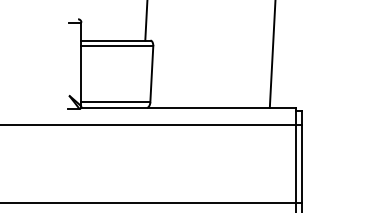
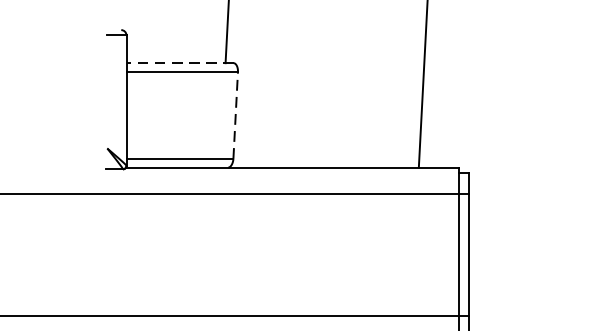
line: (116, 40) -> (180, 63), solid -> dashed
line: (151, 73) -> (235, 114), solid -> dashed

